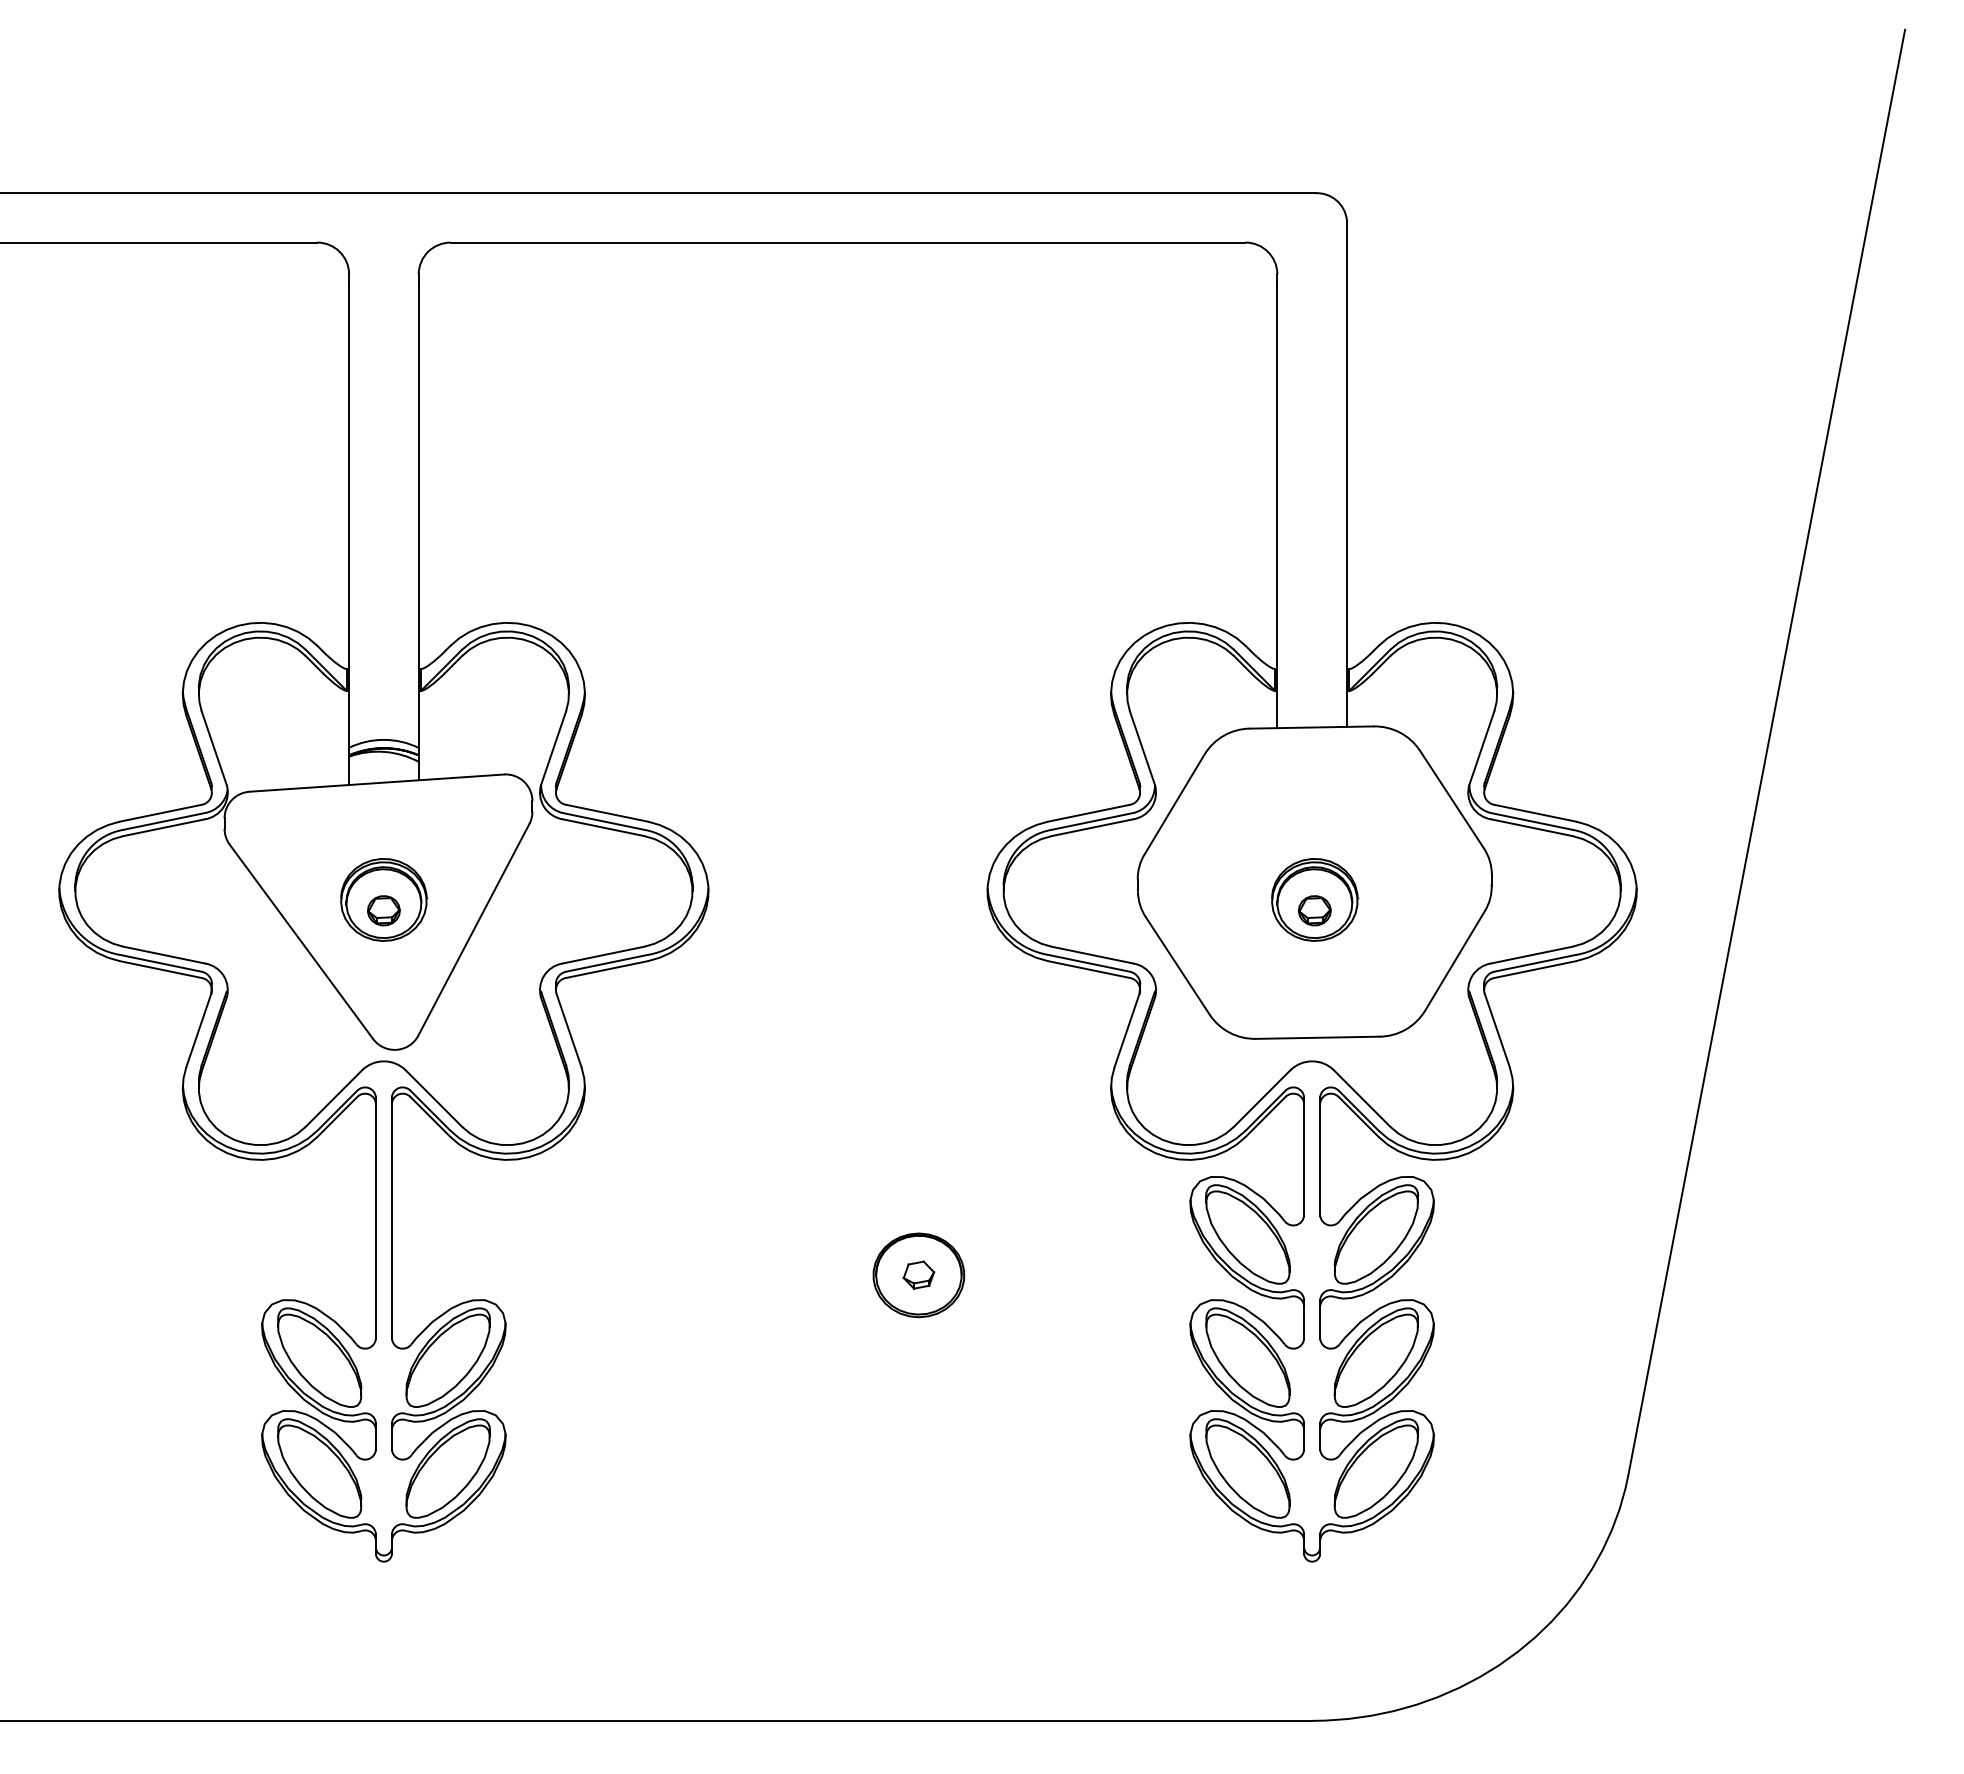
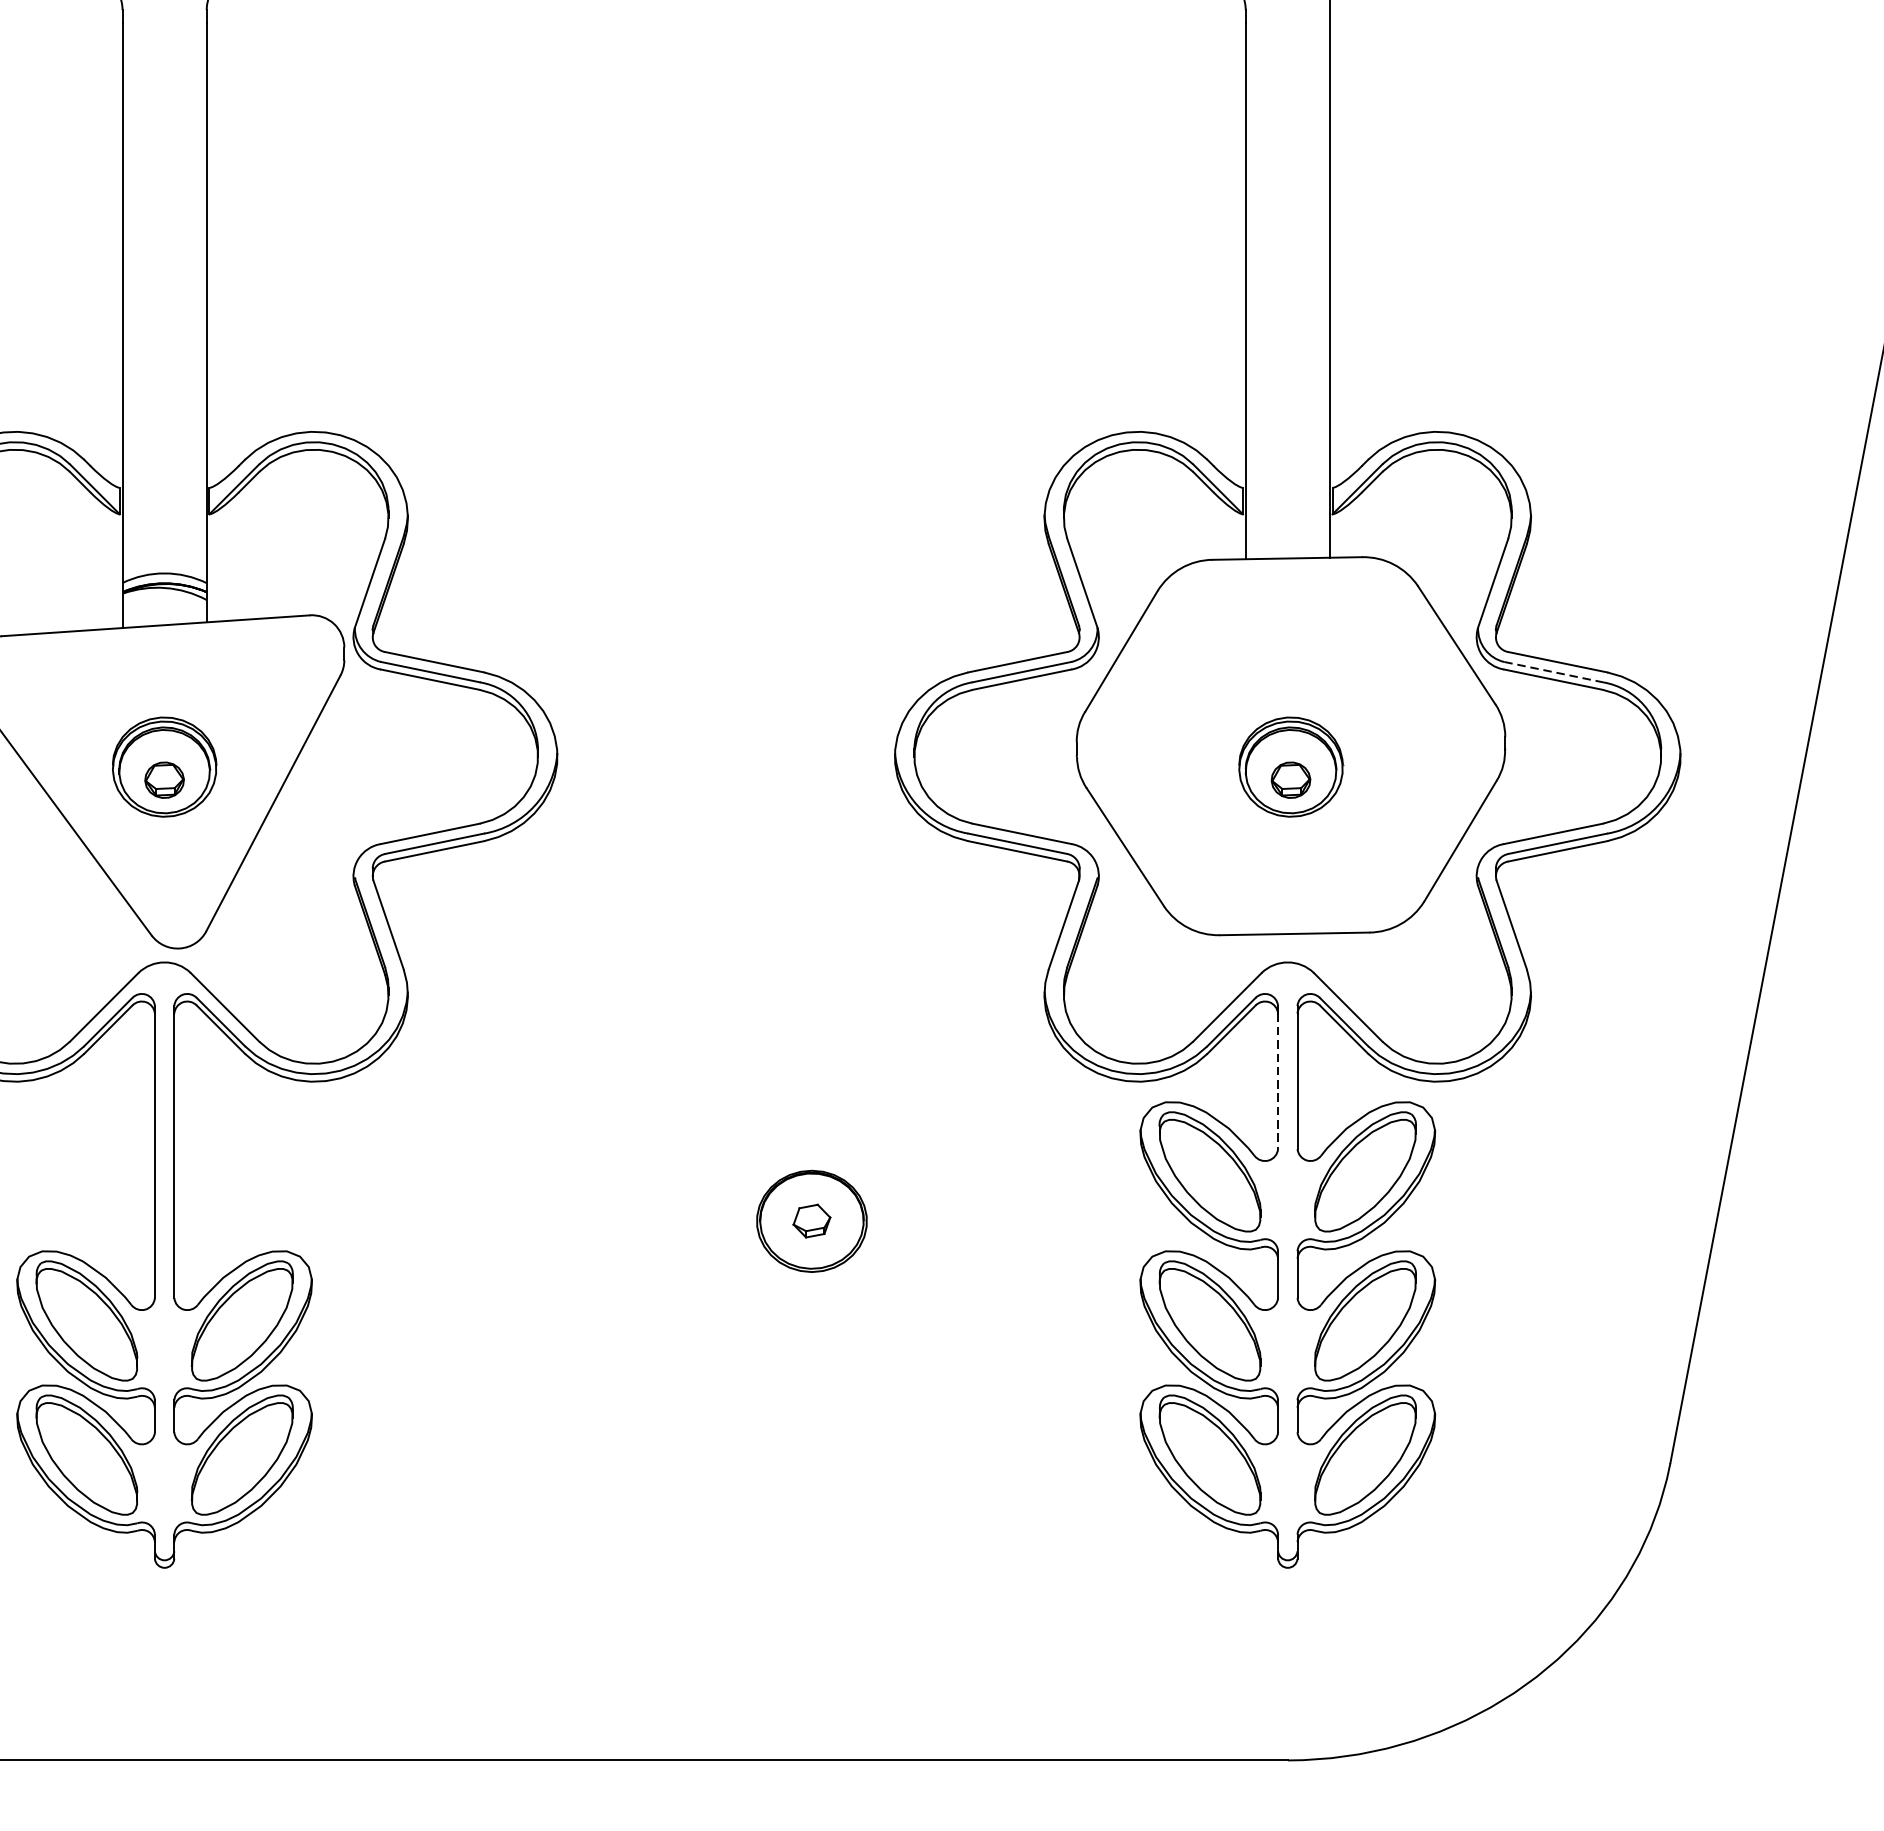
line: (1531, 821) -> (1553, 672), solid -> dashed
line: (1304, 1159) -> (1278, 1081), solid -> dashed

